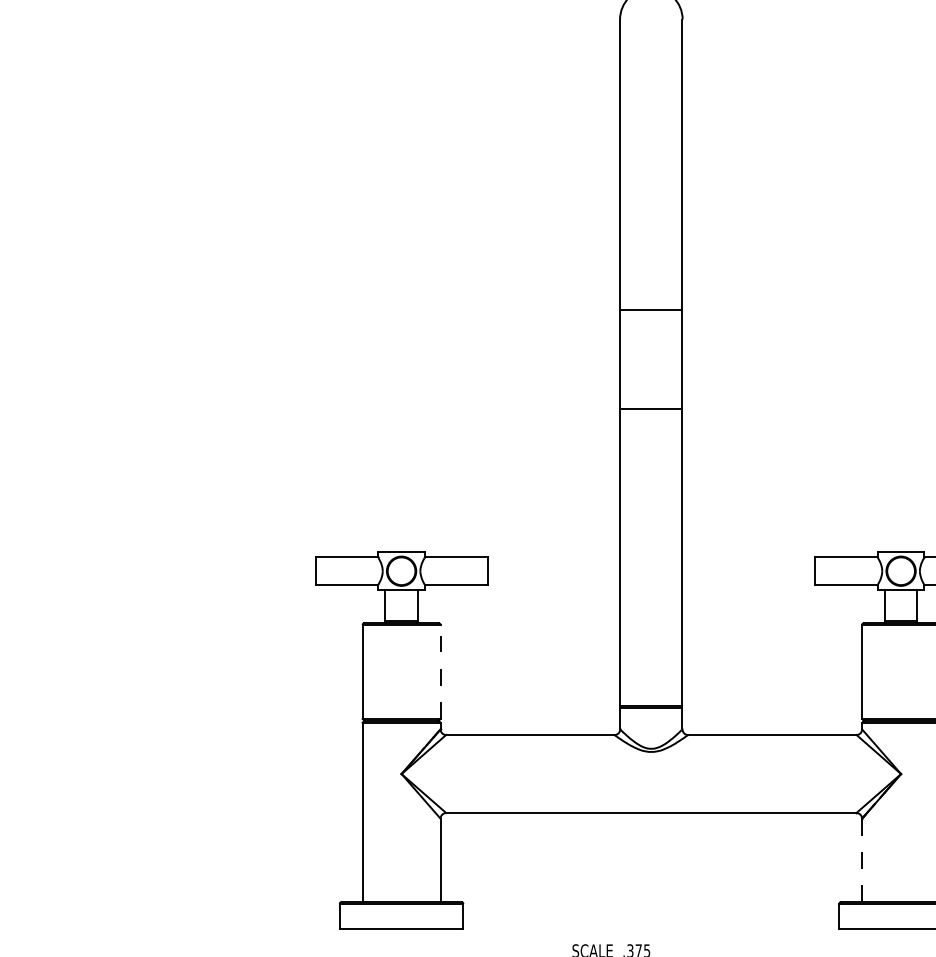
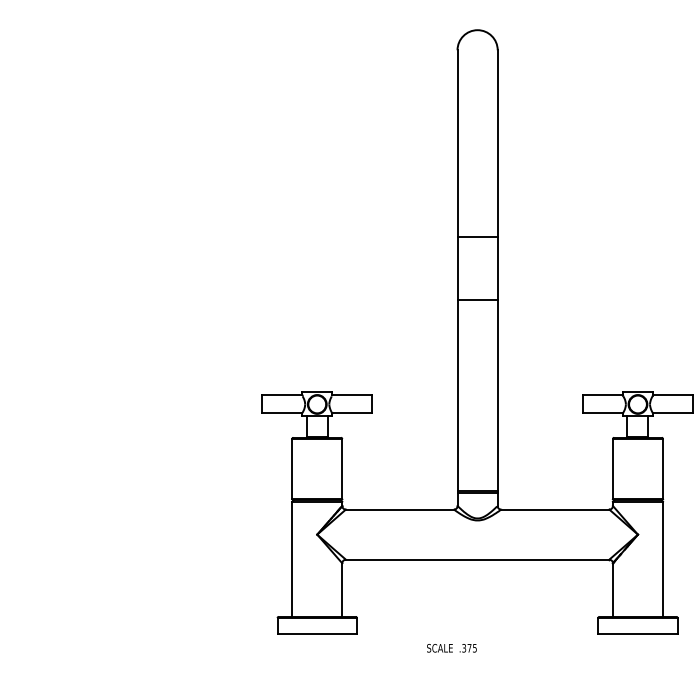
line: (440, 670) -> (342, 468), dashed -> solid
line: (861, 861) -> (612, 590), dashed -> solid

